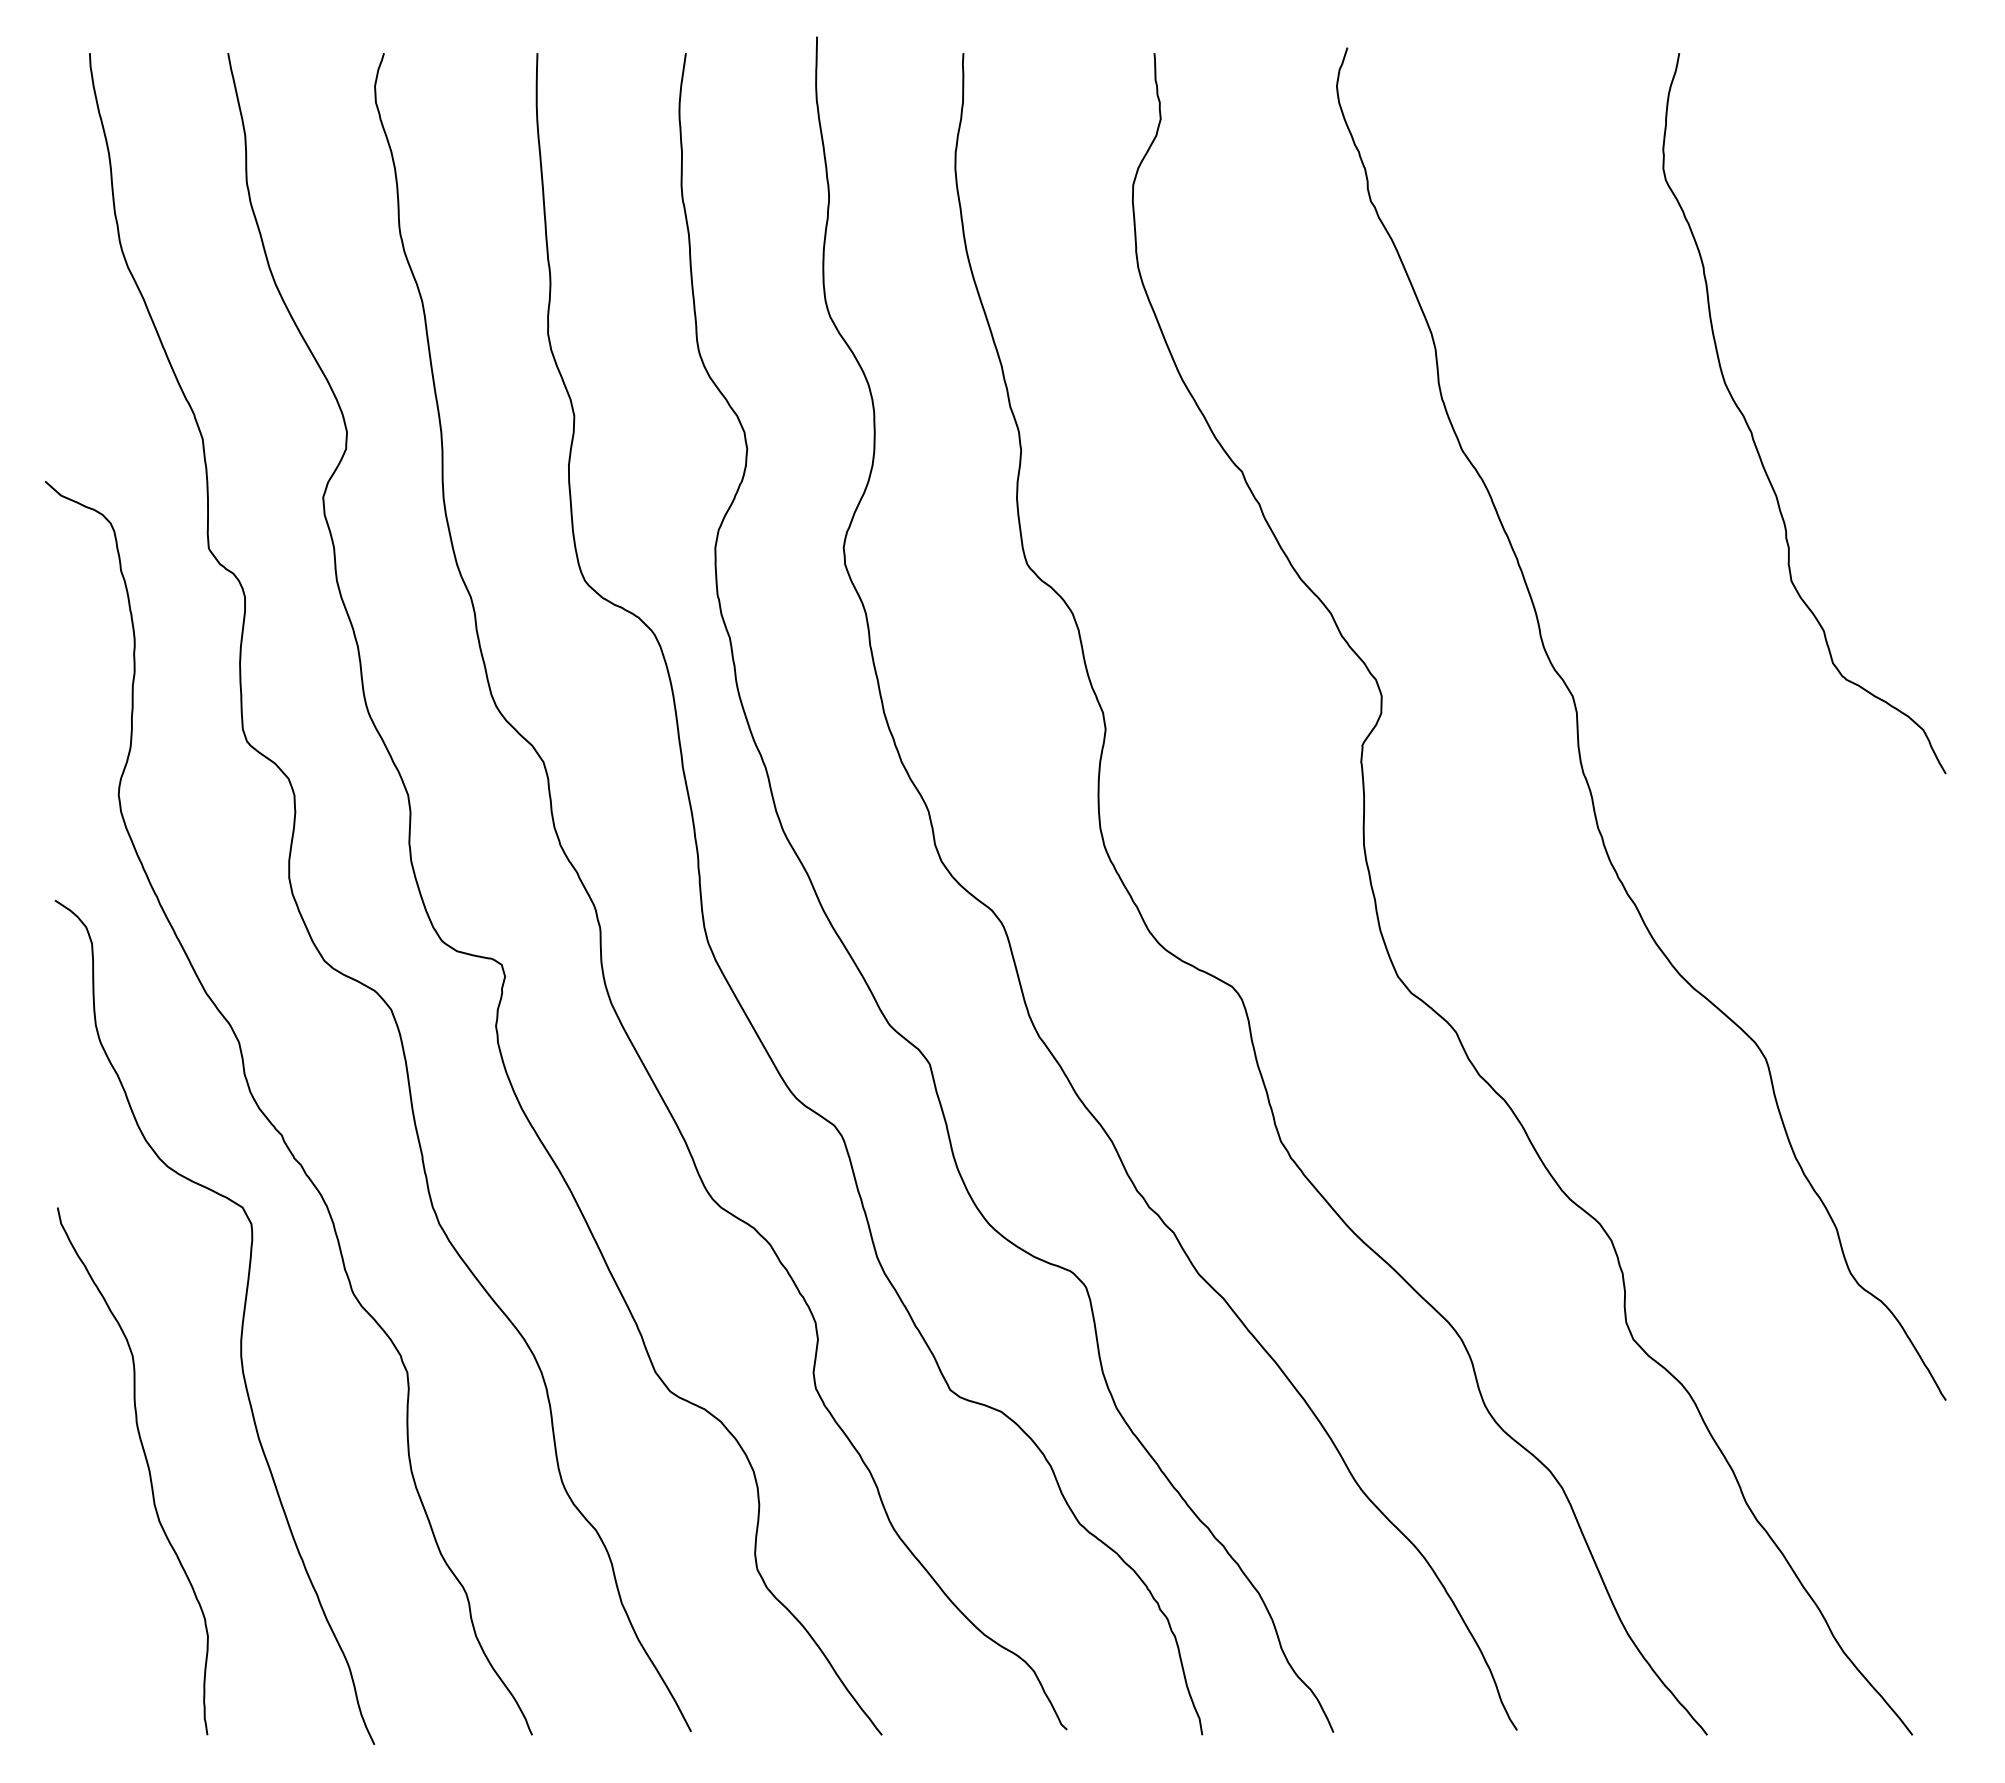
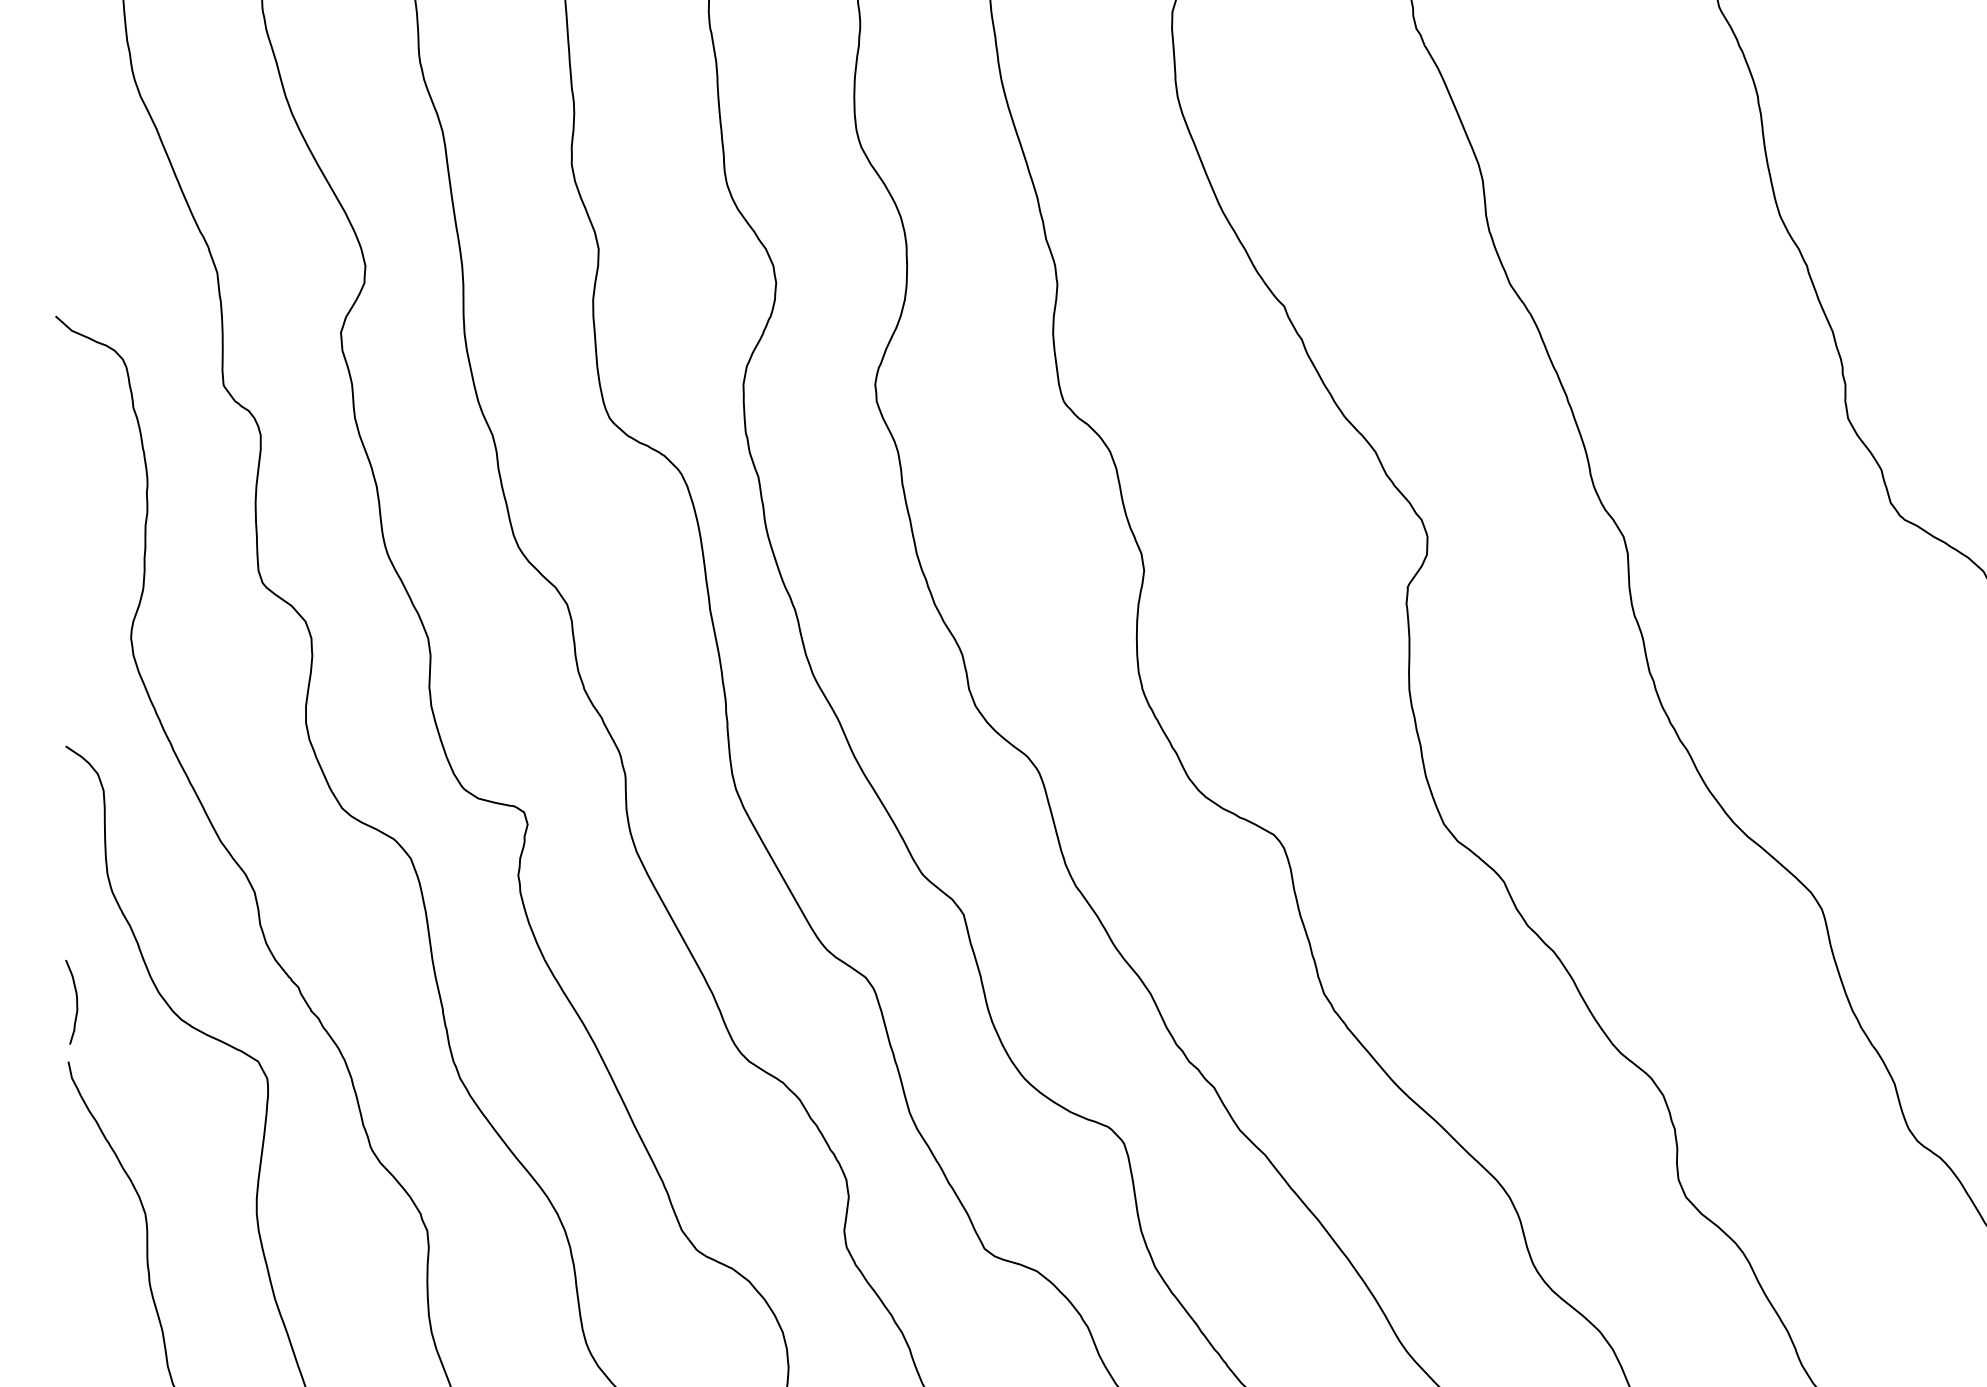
curve: (65, 1149) -> (76, 1002), added

